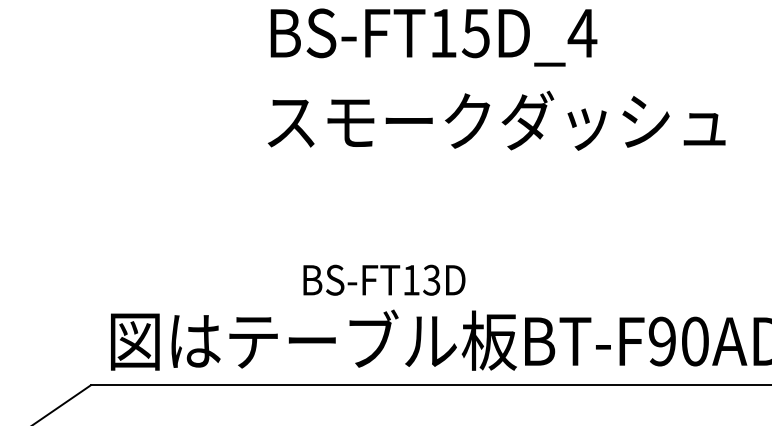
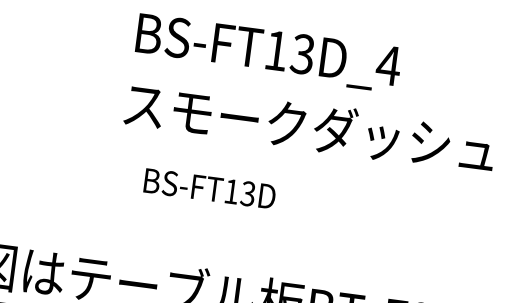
text: (475, 32) -> (302, 53), BS-FT15D_4 -> BS-FT13D_4
text: (384, 279) -> (210, 188), moved

